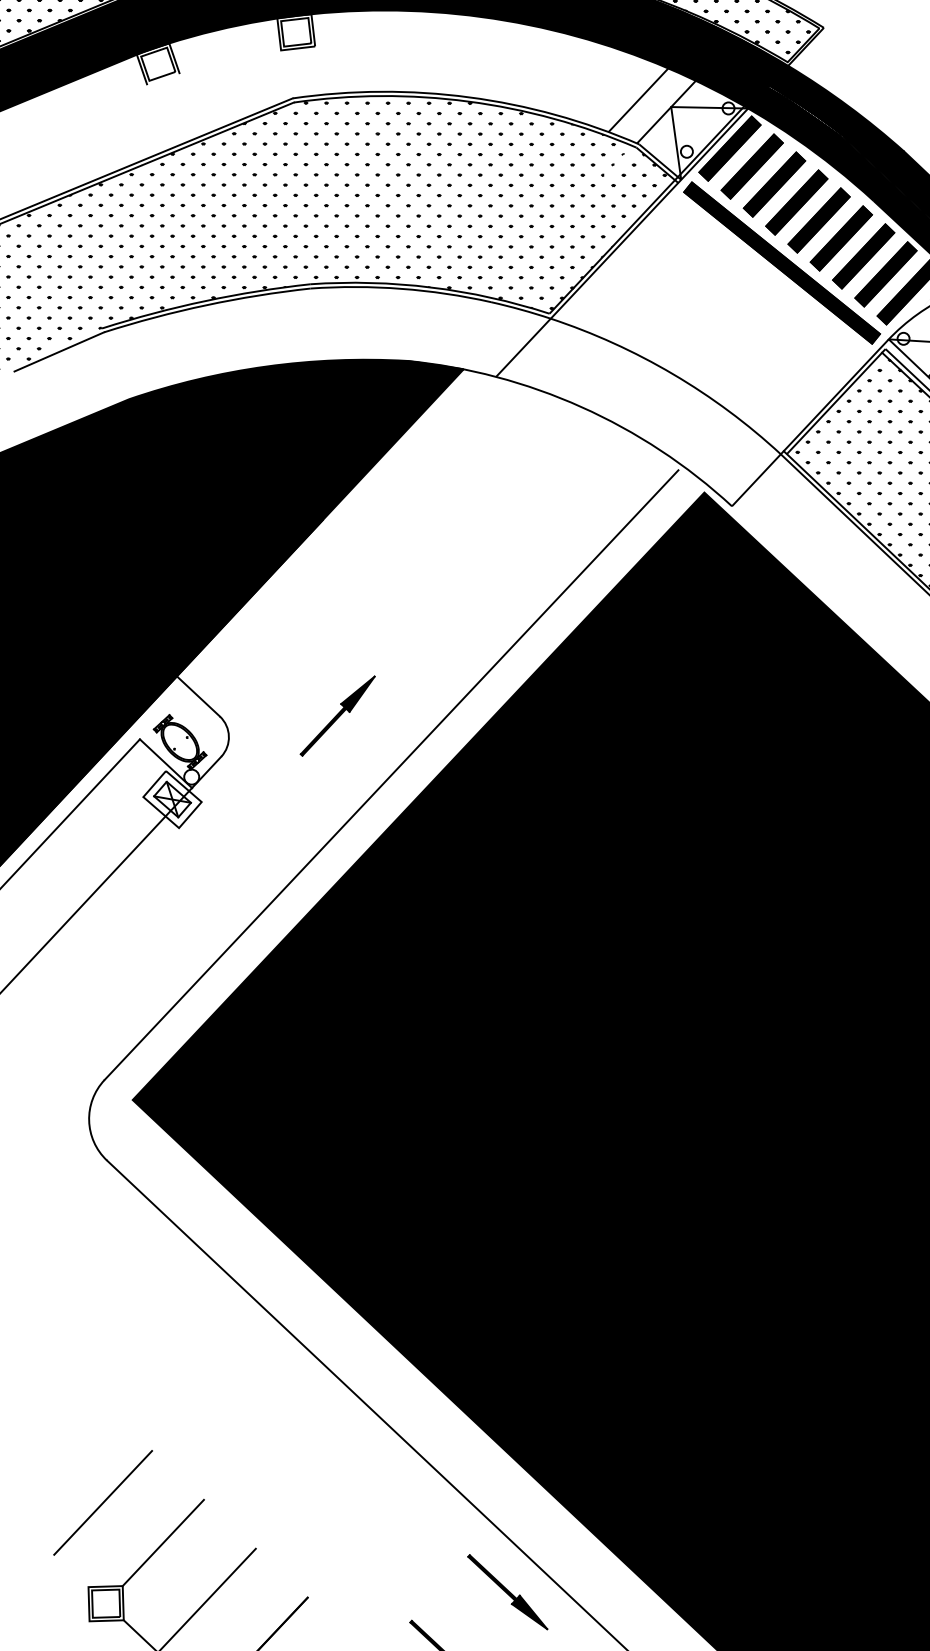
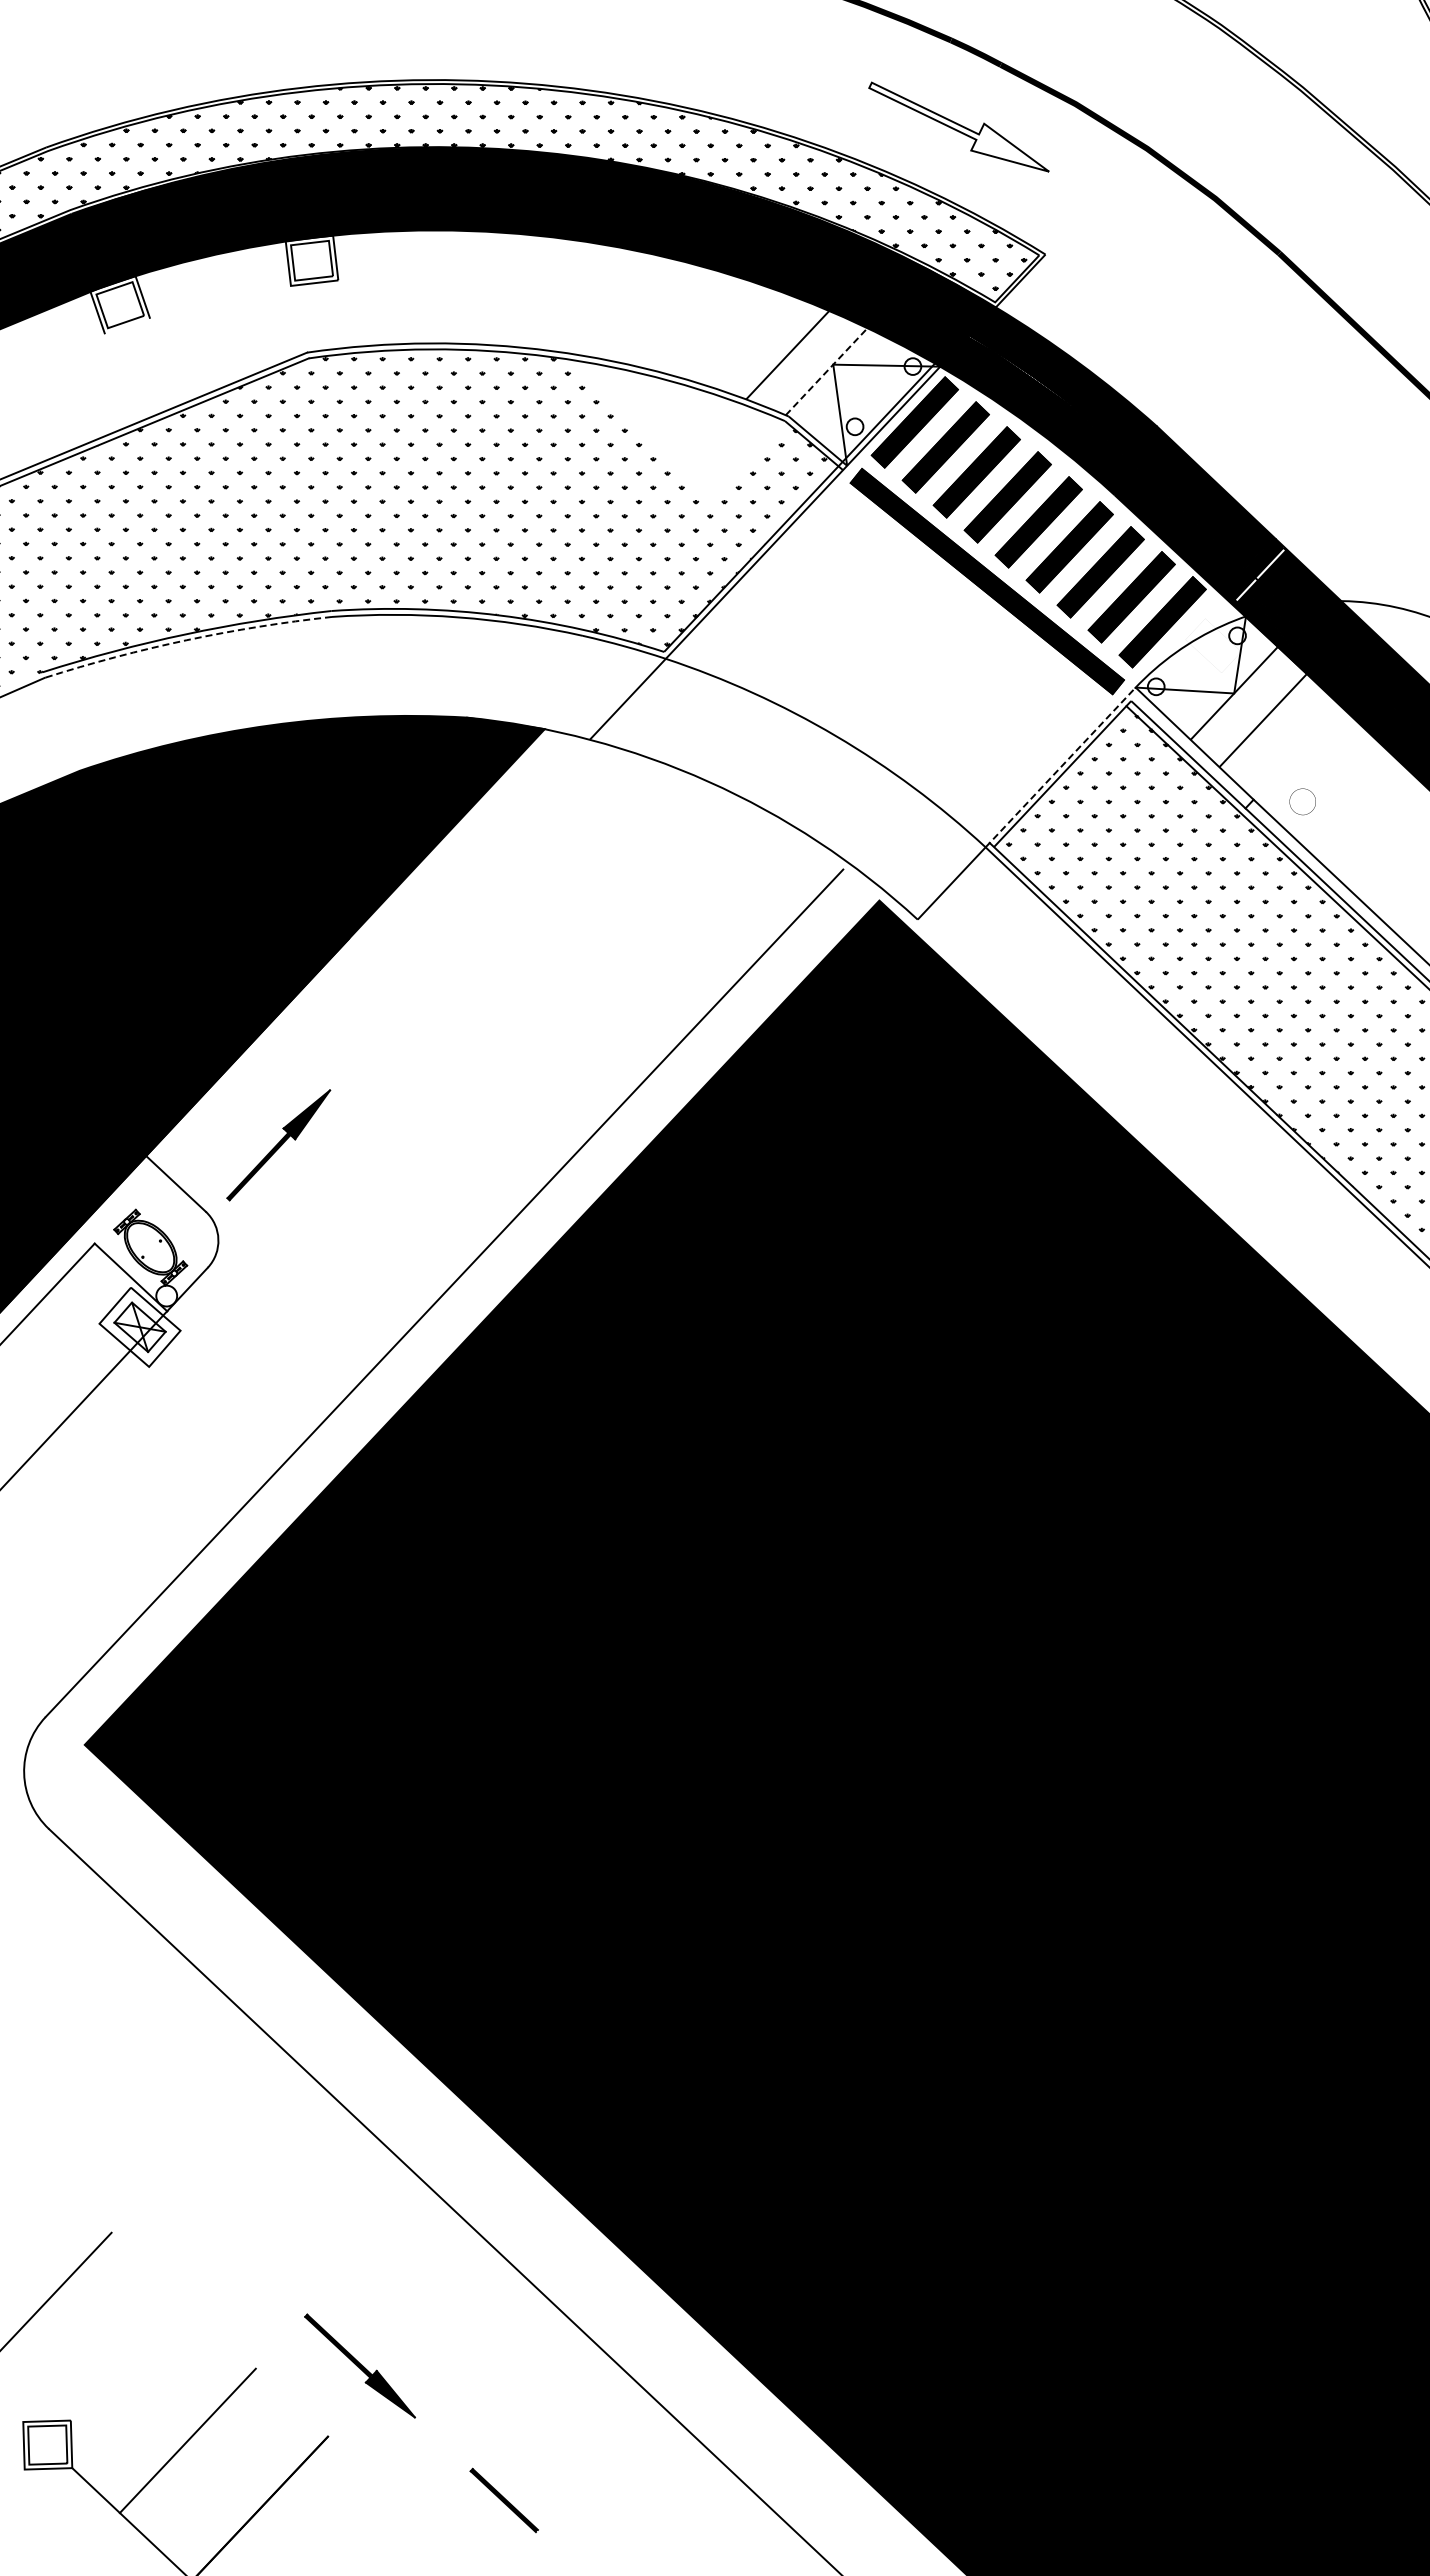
line: (666, 111) -> (826, 371), solid -> dashed
hatch: (561, 154) -> (680, 430), removed
arc: (205, 305) -> (186, 640), solid -> dashed
line: (834, 396) -> (1060, 767), solid -> dashed
part: (337, 716) -> (278, 1145), moved
line: (162, 1542) -> (126, 2360), removed
part: (507, 1591) -> (359, 2365), moved

